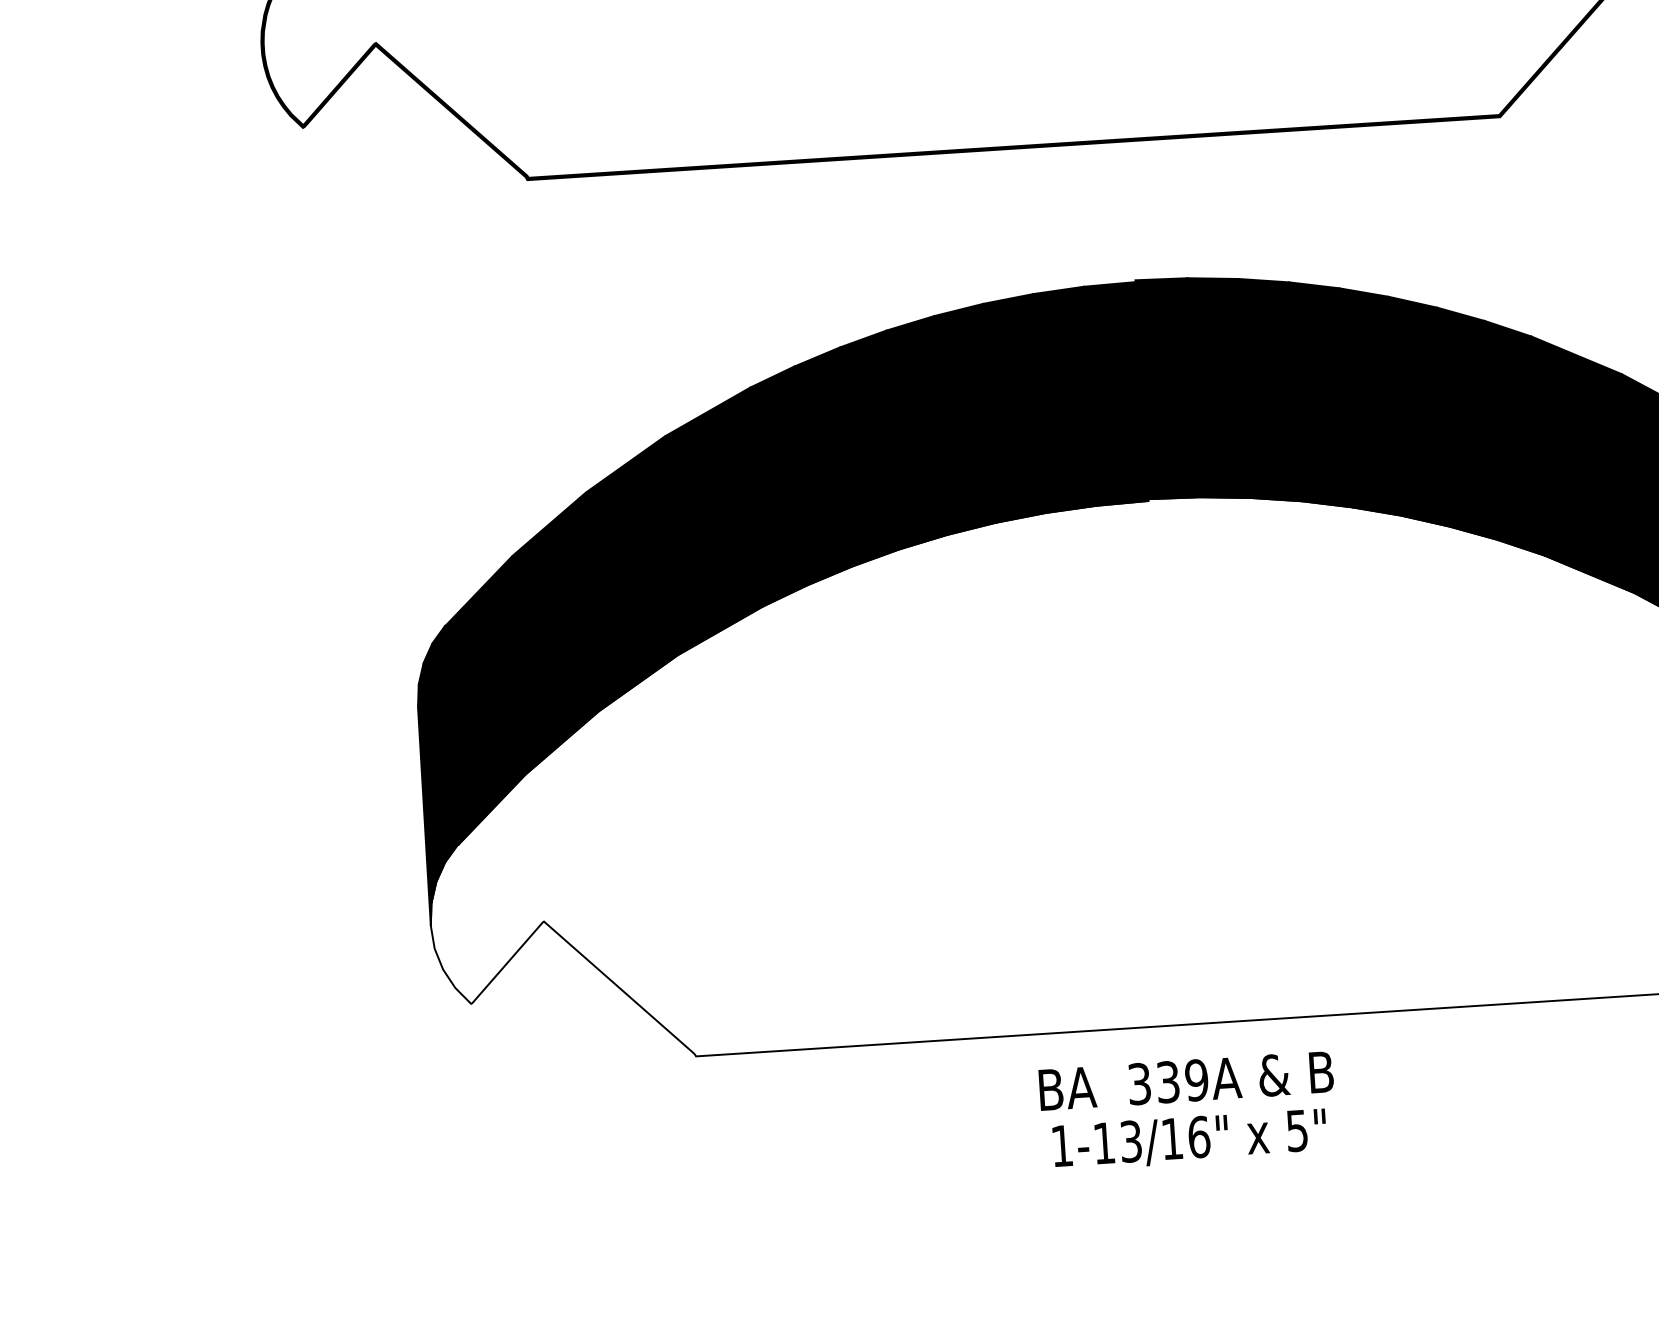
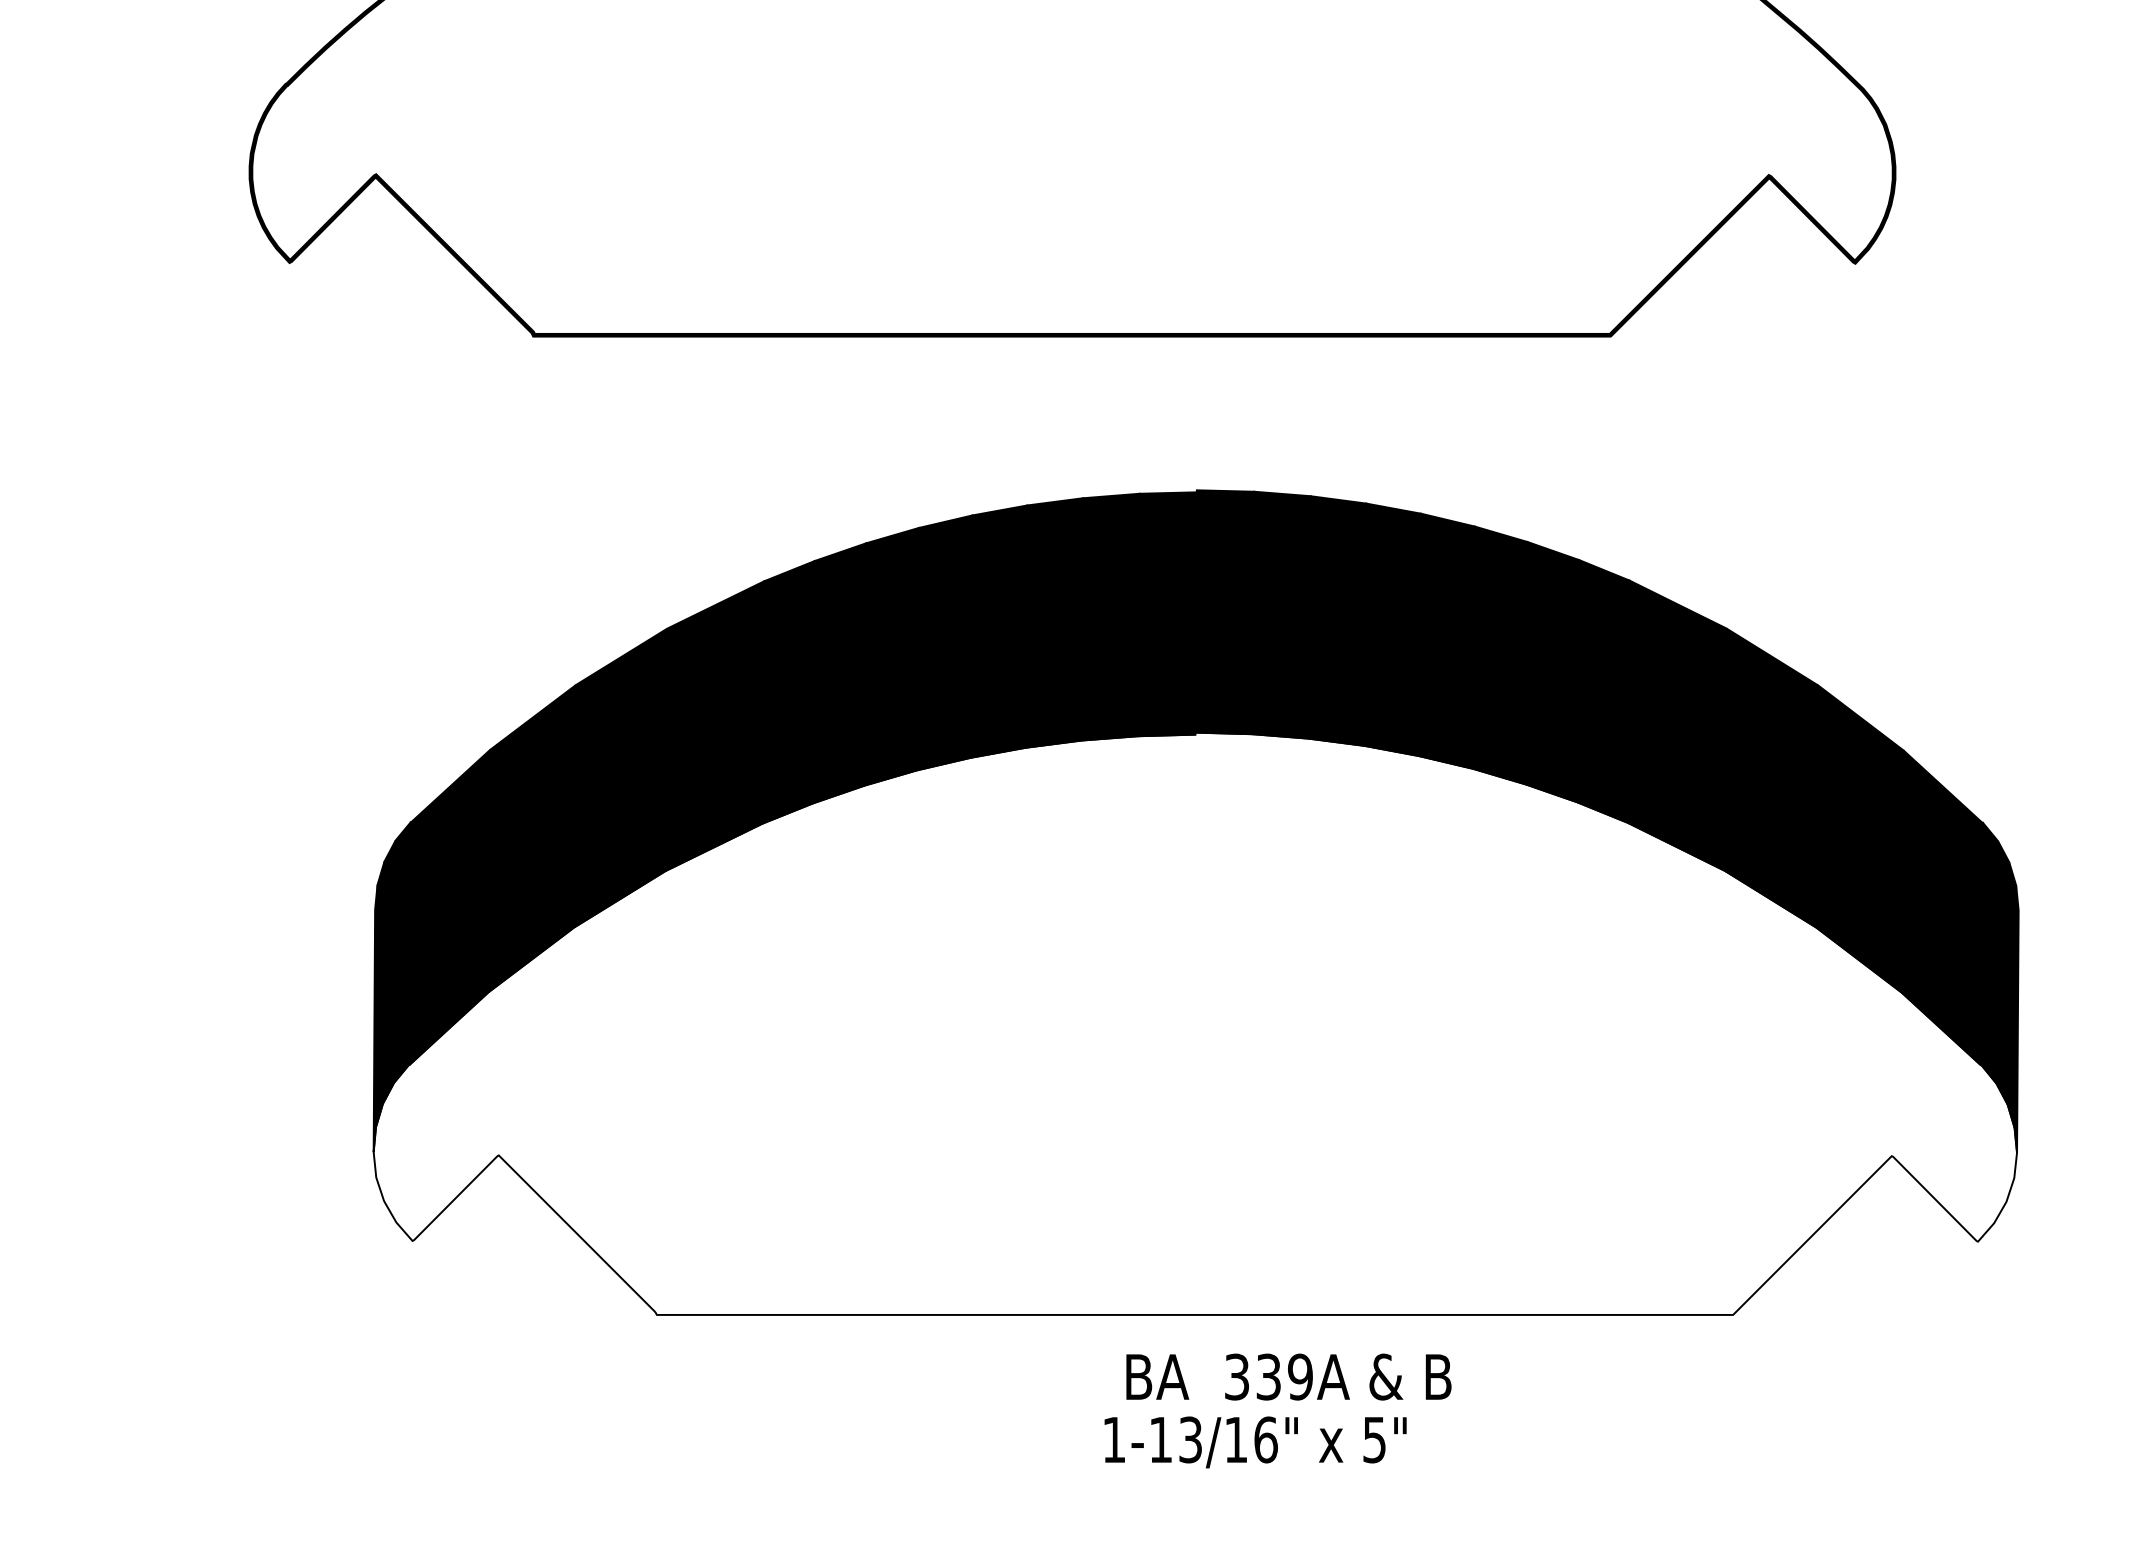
text: (1185, 1080) -> (1288, 1376), moved
text: (1189, 1140) -> (1255, 1442), moved

